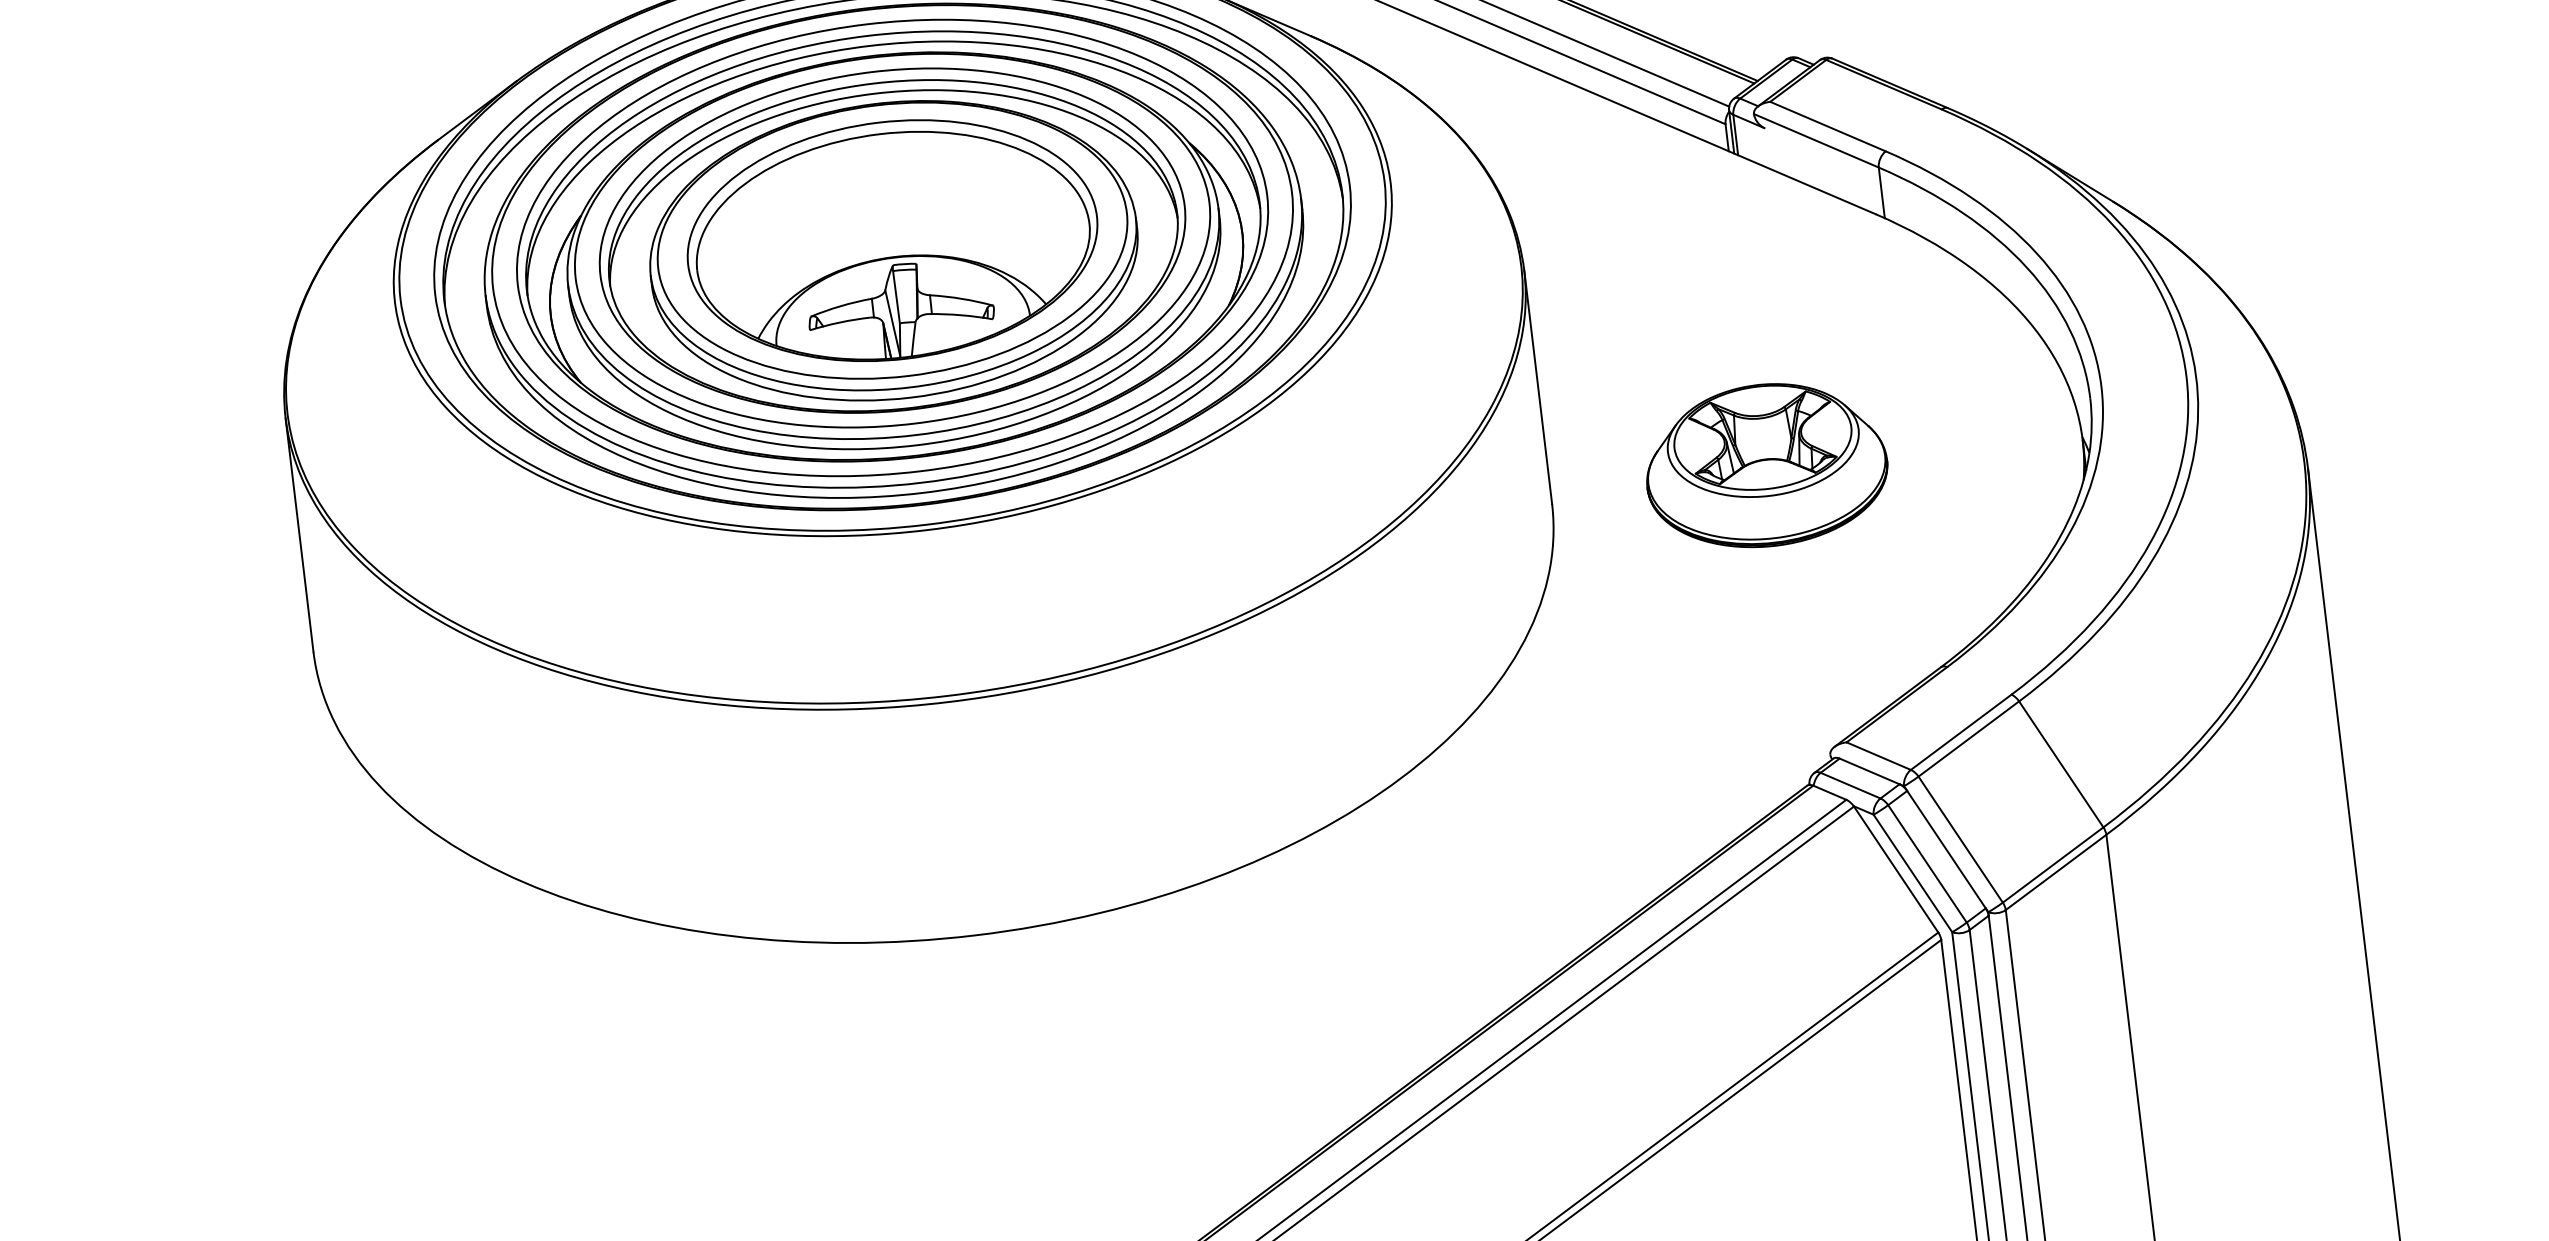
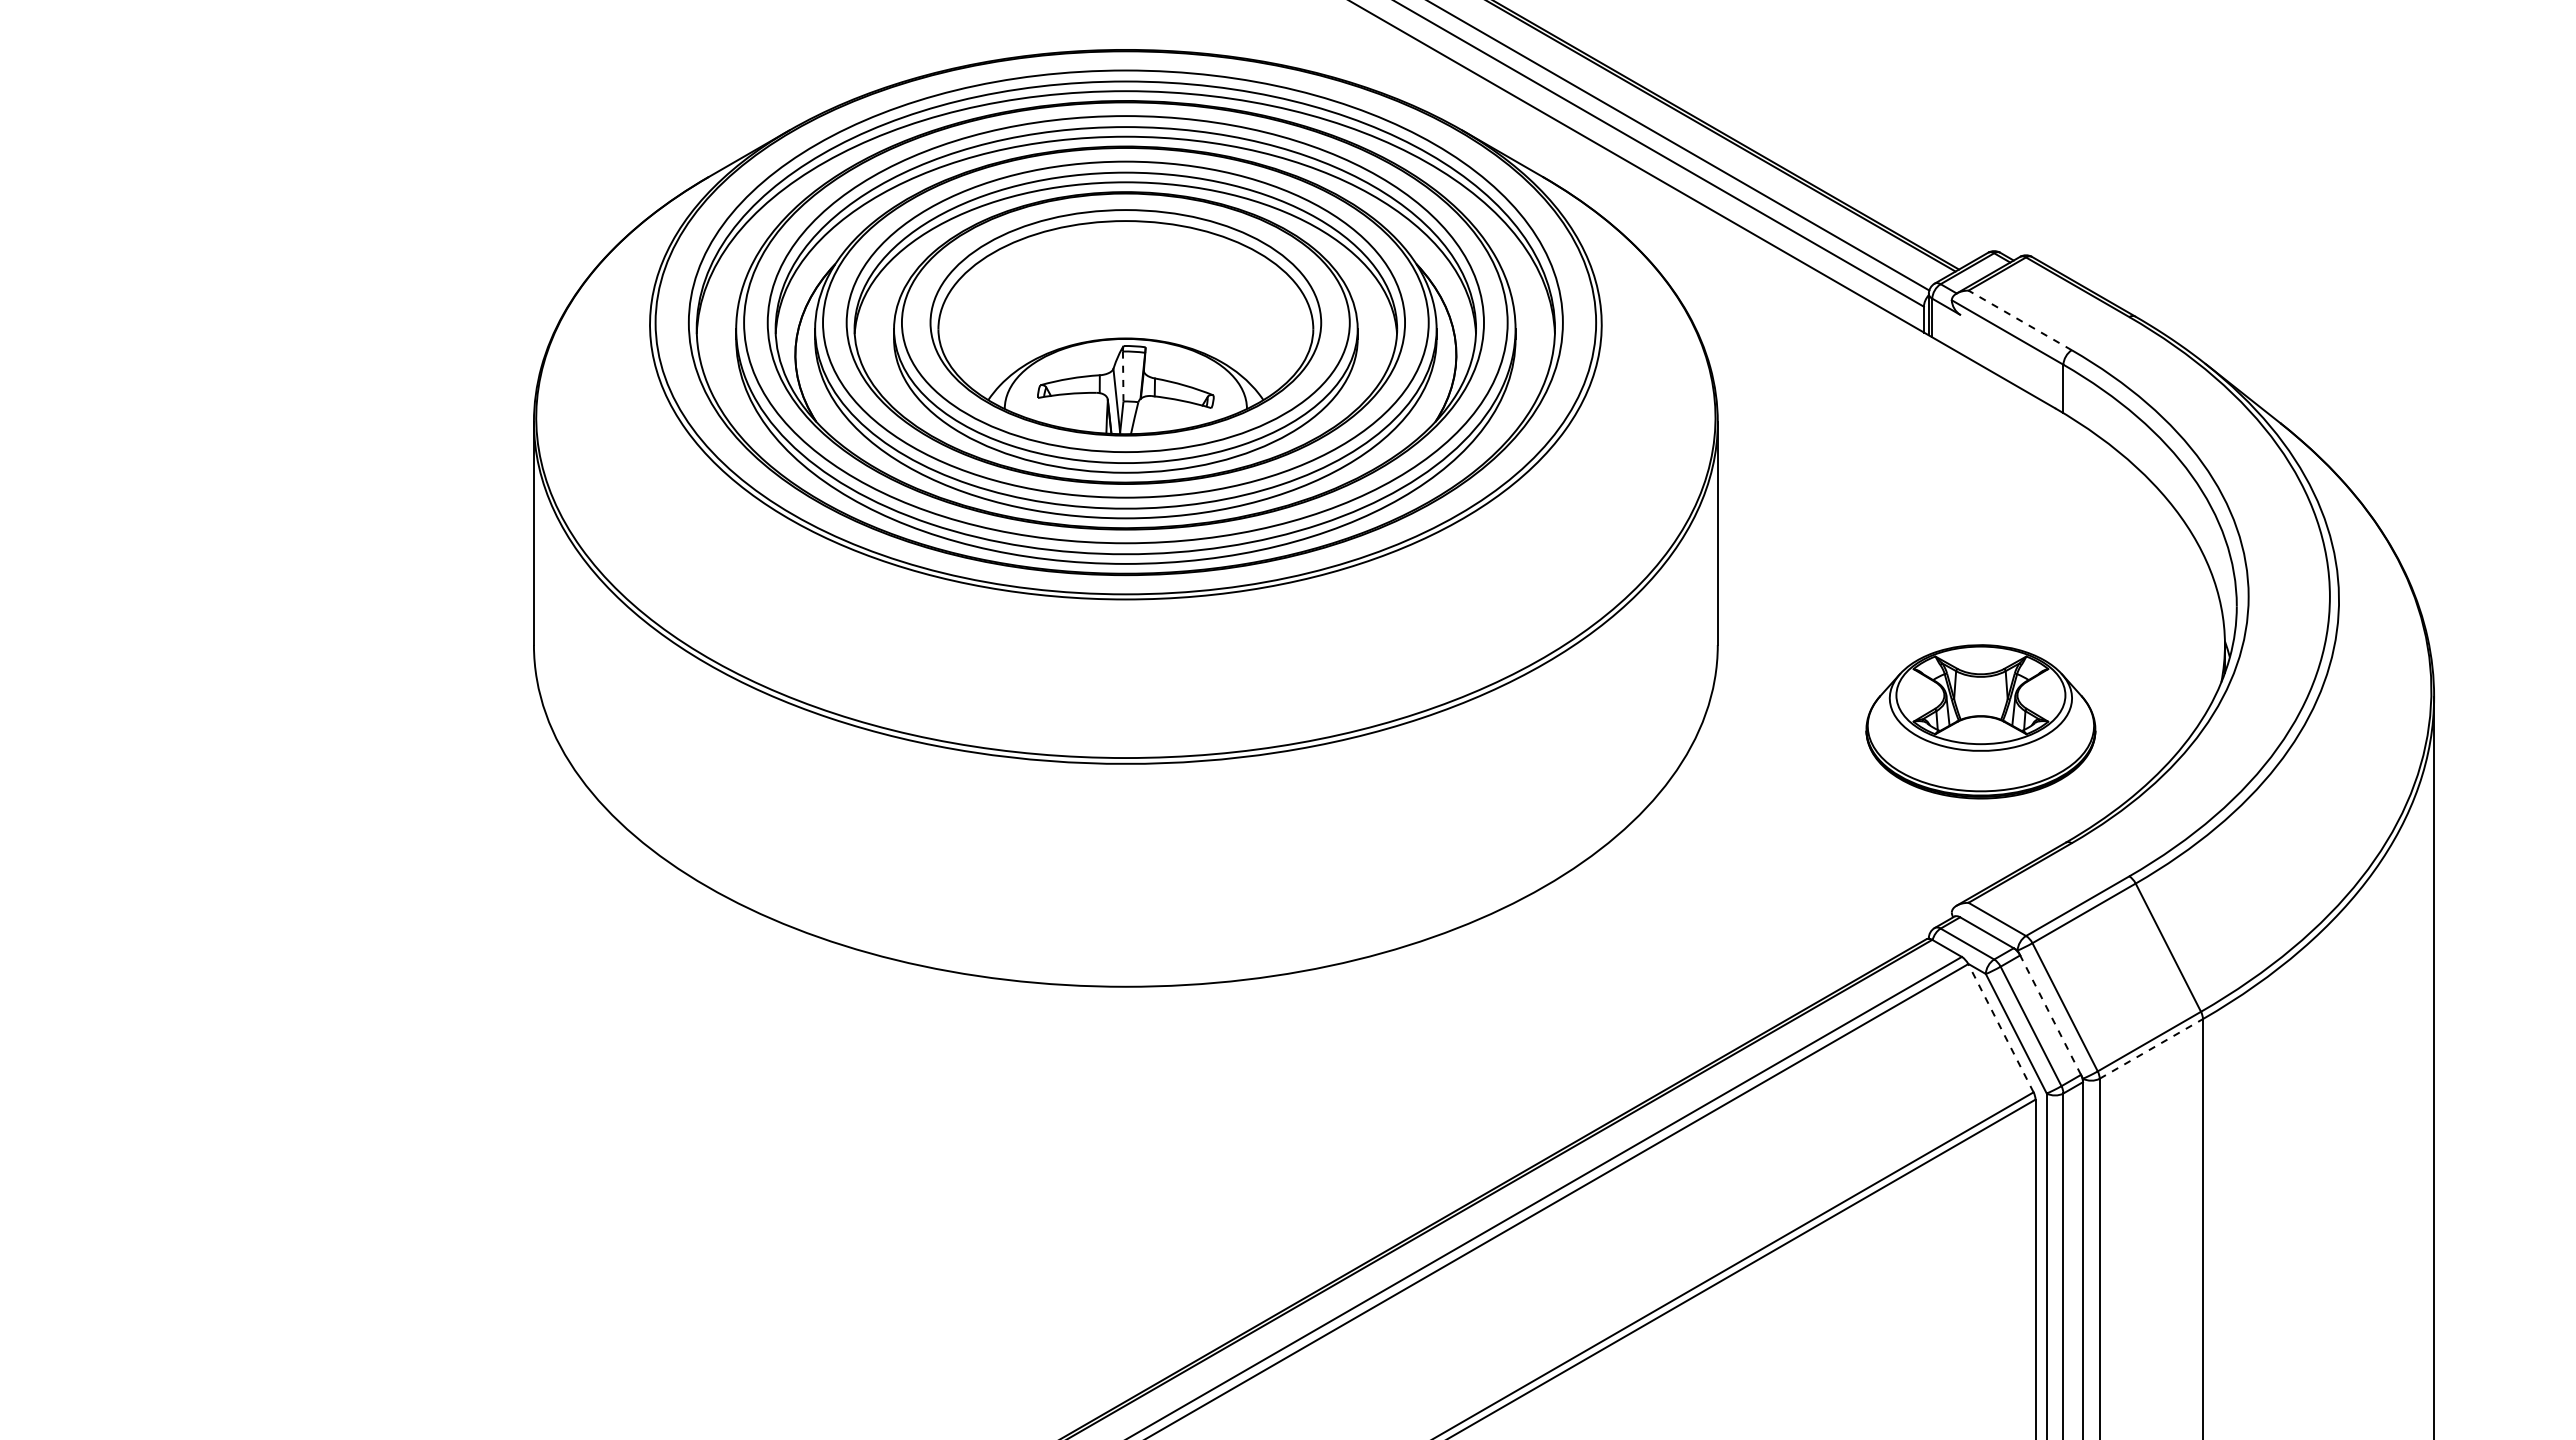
line: (1828, 126) -> (2020, 320), solid -> dashed
line: (896, 297) -> (1123, 376), solid -> dashed
part: (1765, 465) -> (1980, 721), moved
line: (1946, 849) -> (2050, 1014), solid -> dashed
line: (1895, 869) -> (2000, 1028), solid -> dashed
line: (2056, 871) -> (2151, 1048), solid -> dashed

